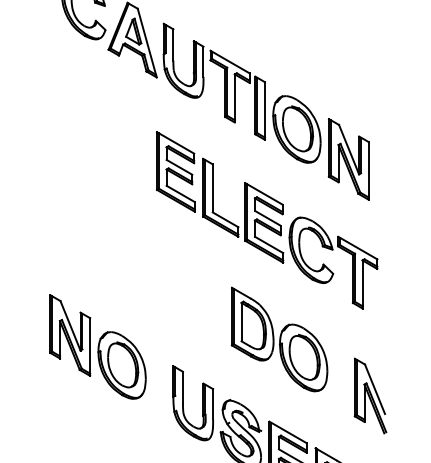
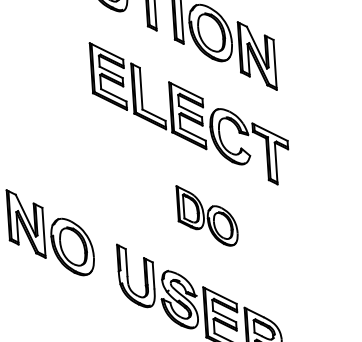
part: (279, 339) -> (207, 215), size x0.7
part: (370, 395) -> (289, 259), removed

